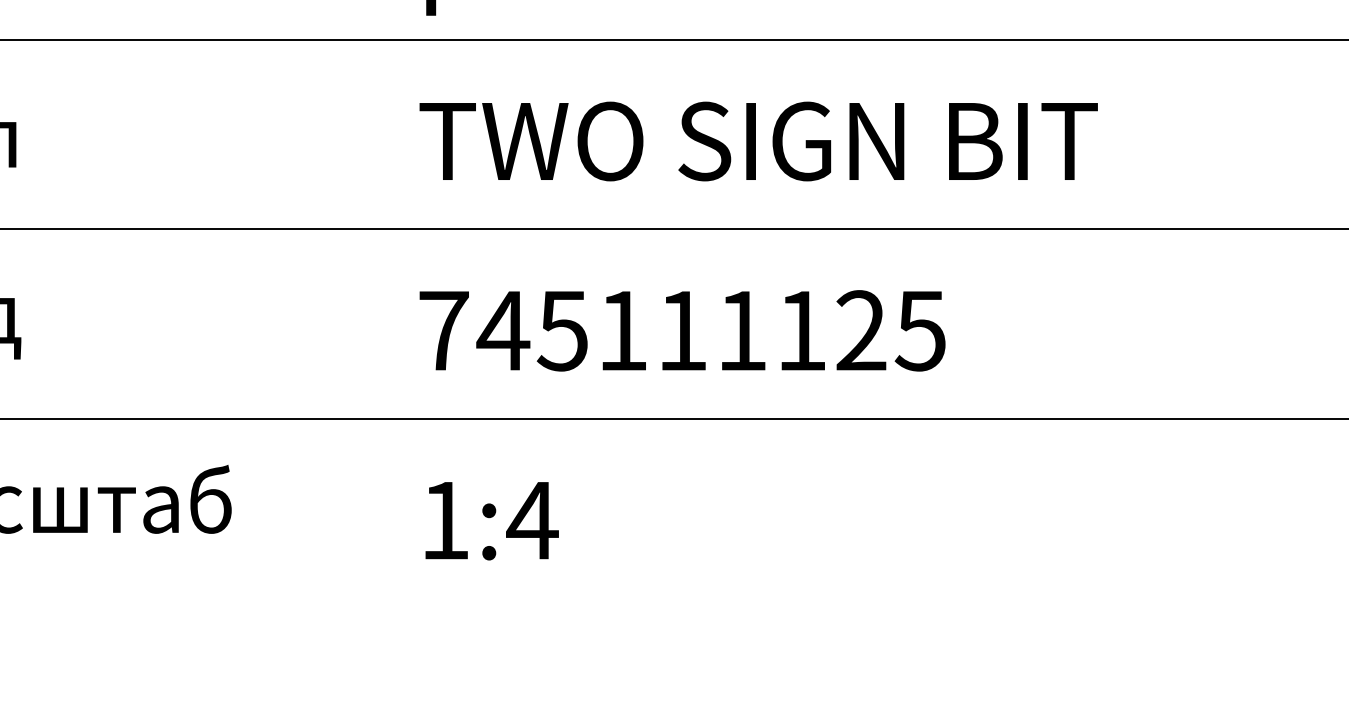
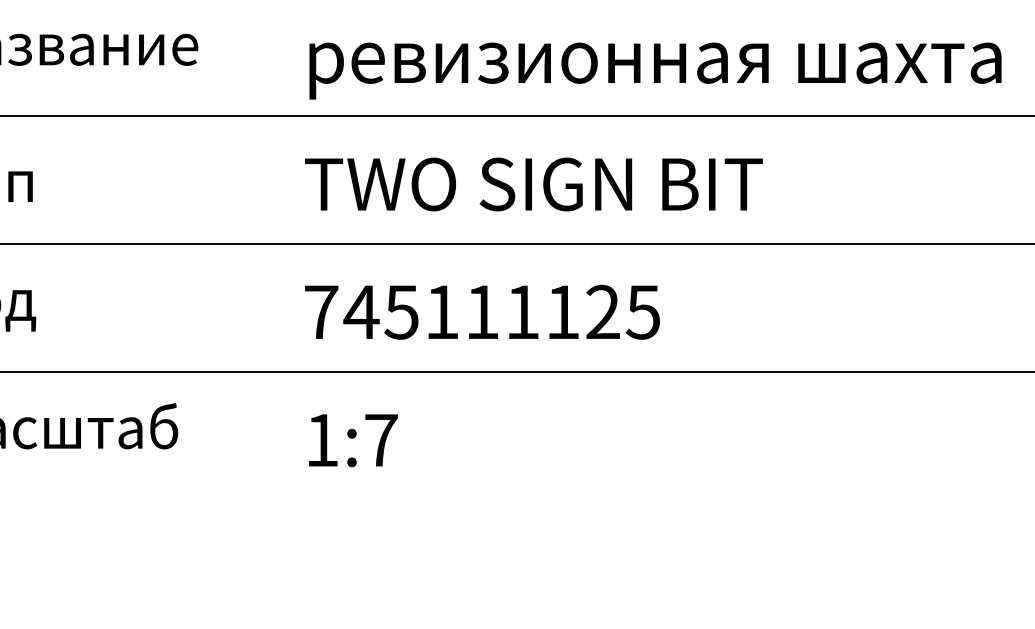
text: (531, 520) -> (380, 440), 1:4 -> 1:7

